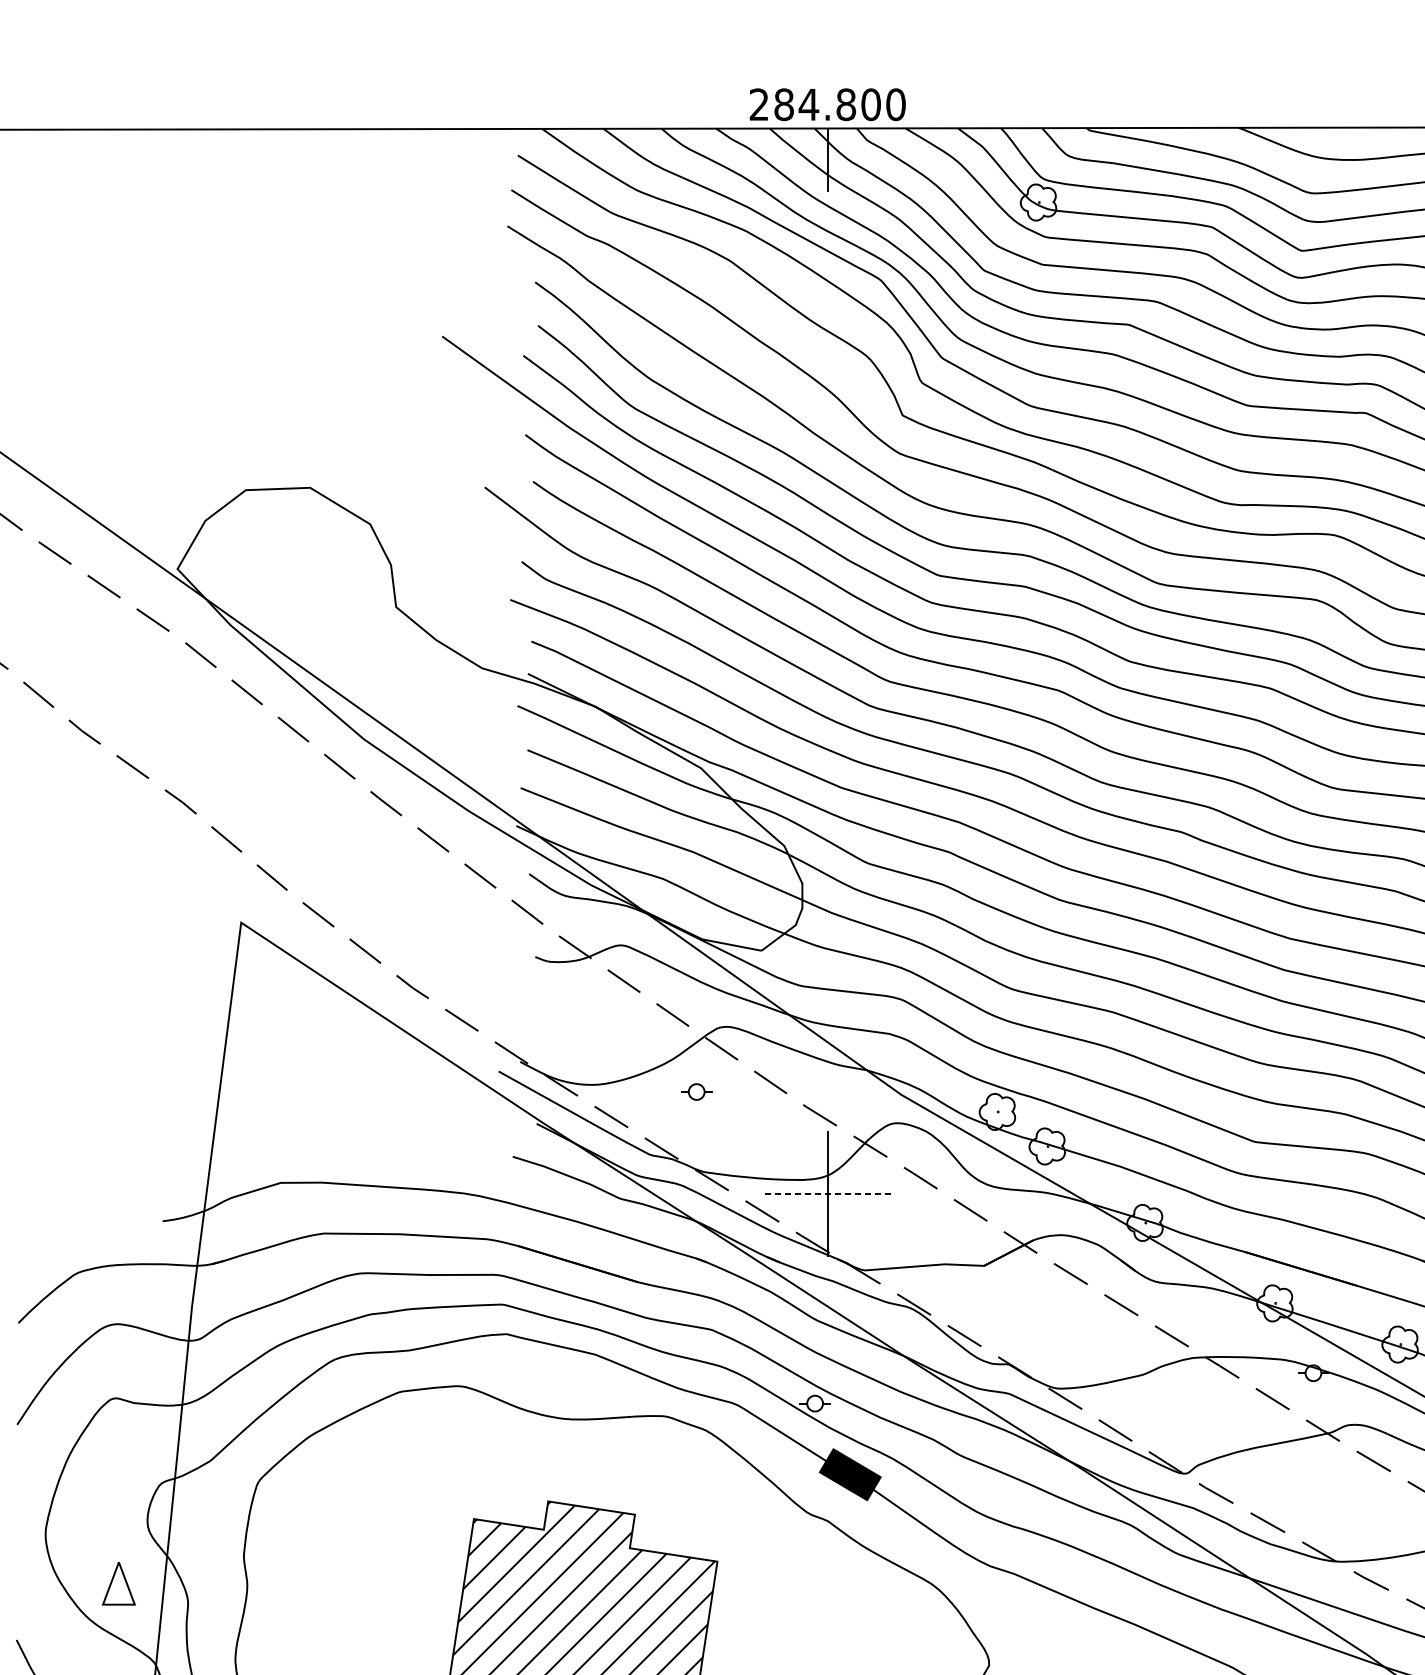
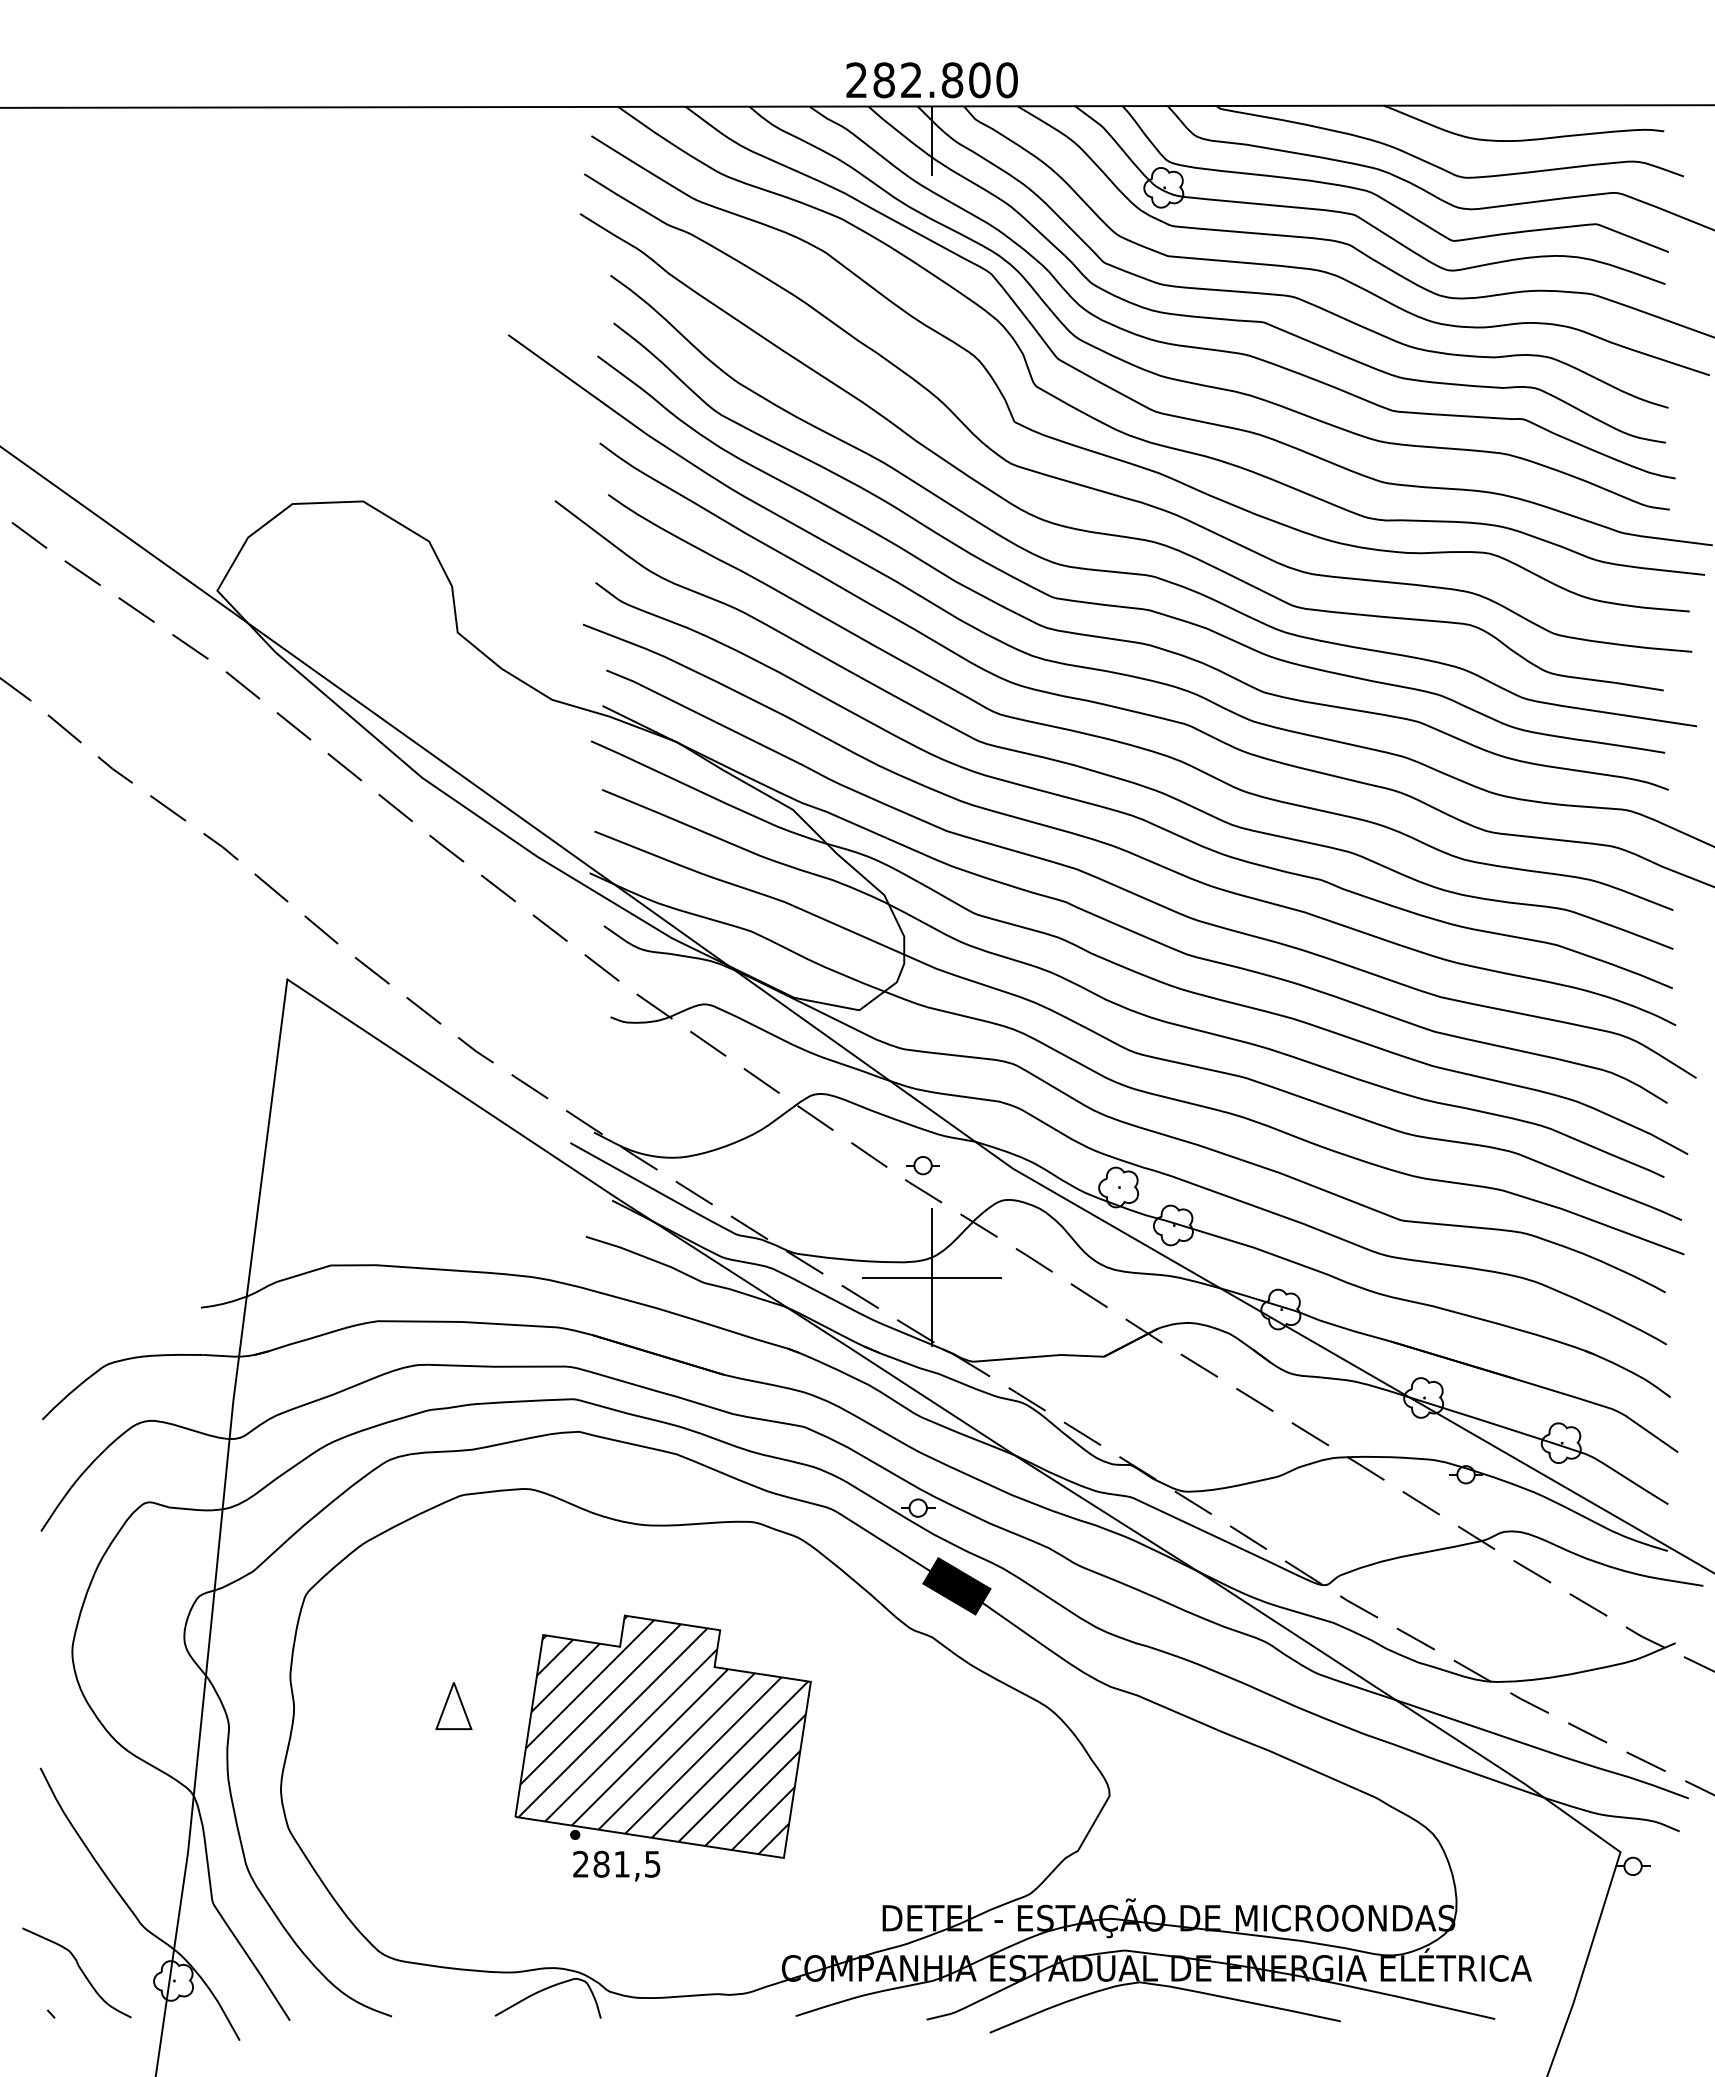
text: (809, 103) -> (911, 79), 284.800 -> 282.800
part: (696, 1091) -> (922, 1165), moved
line: (828, 1193) -> (932, 1277), dashed -> solid
part: (118, 1583) -> (453, 1705), moved

